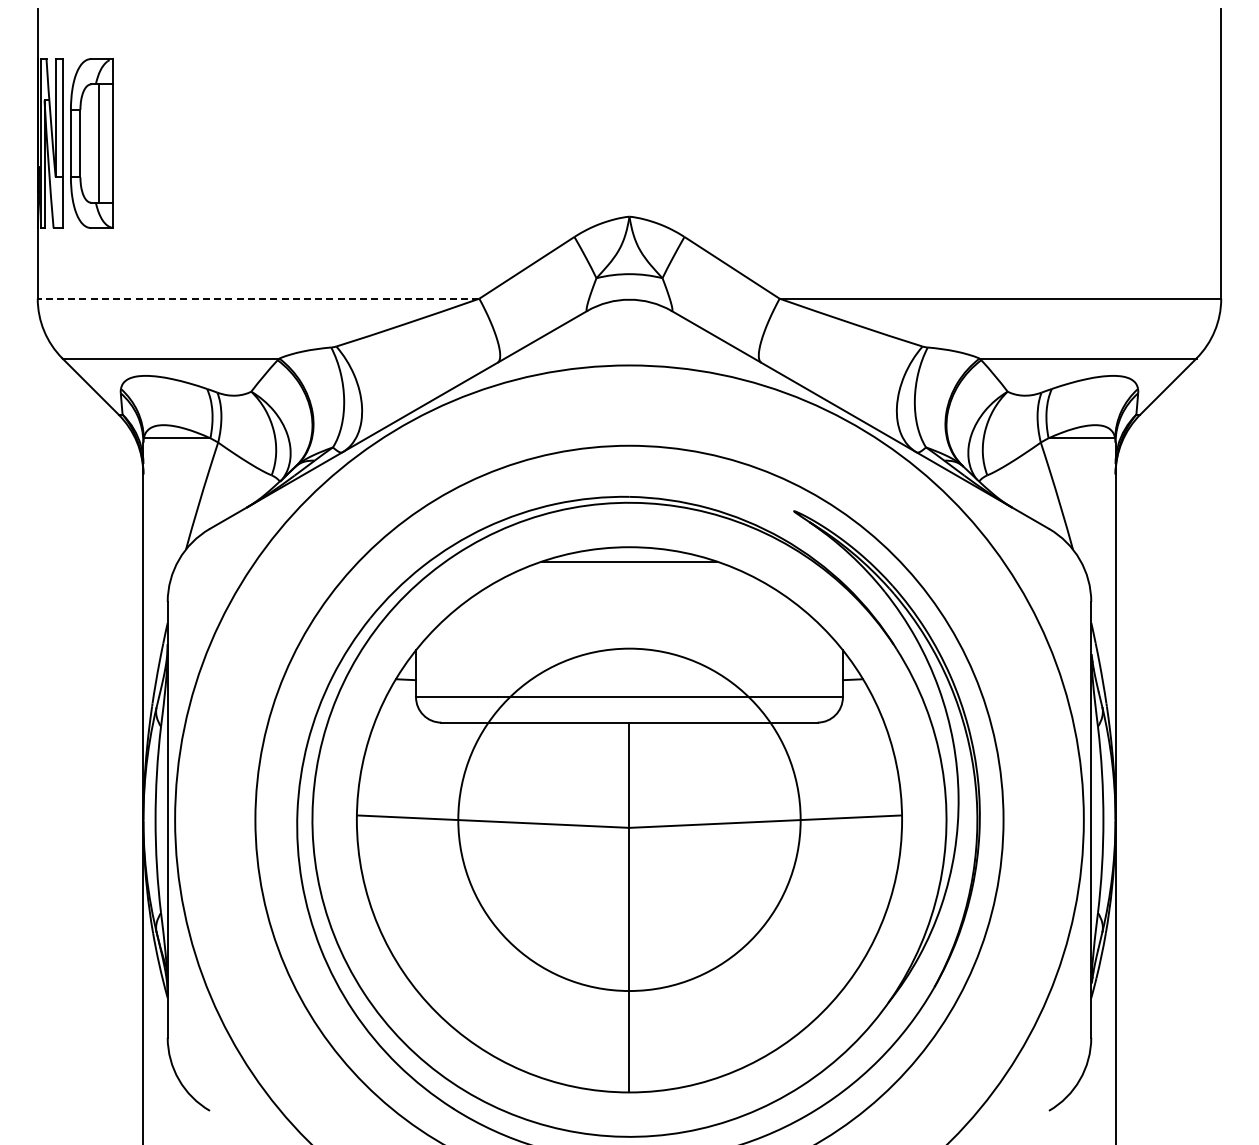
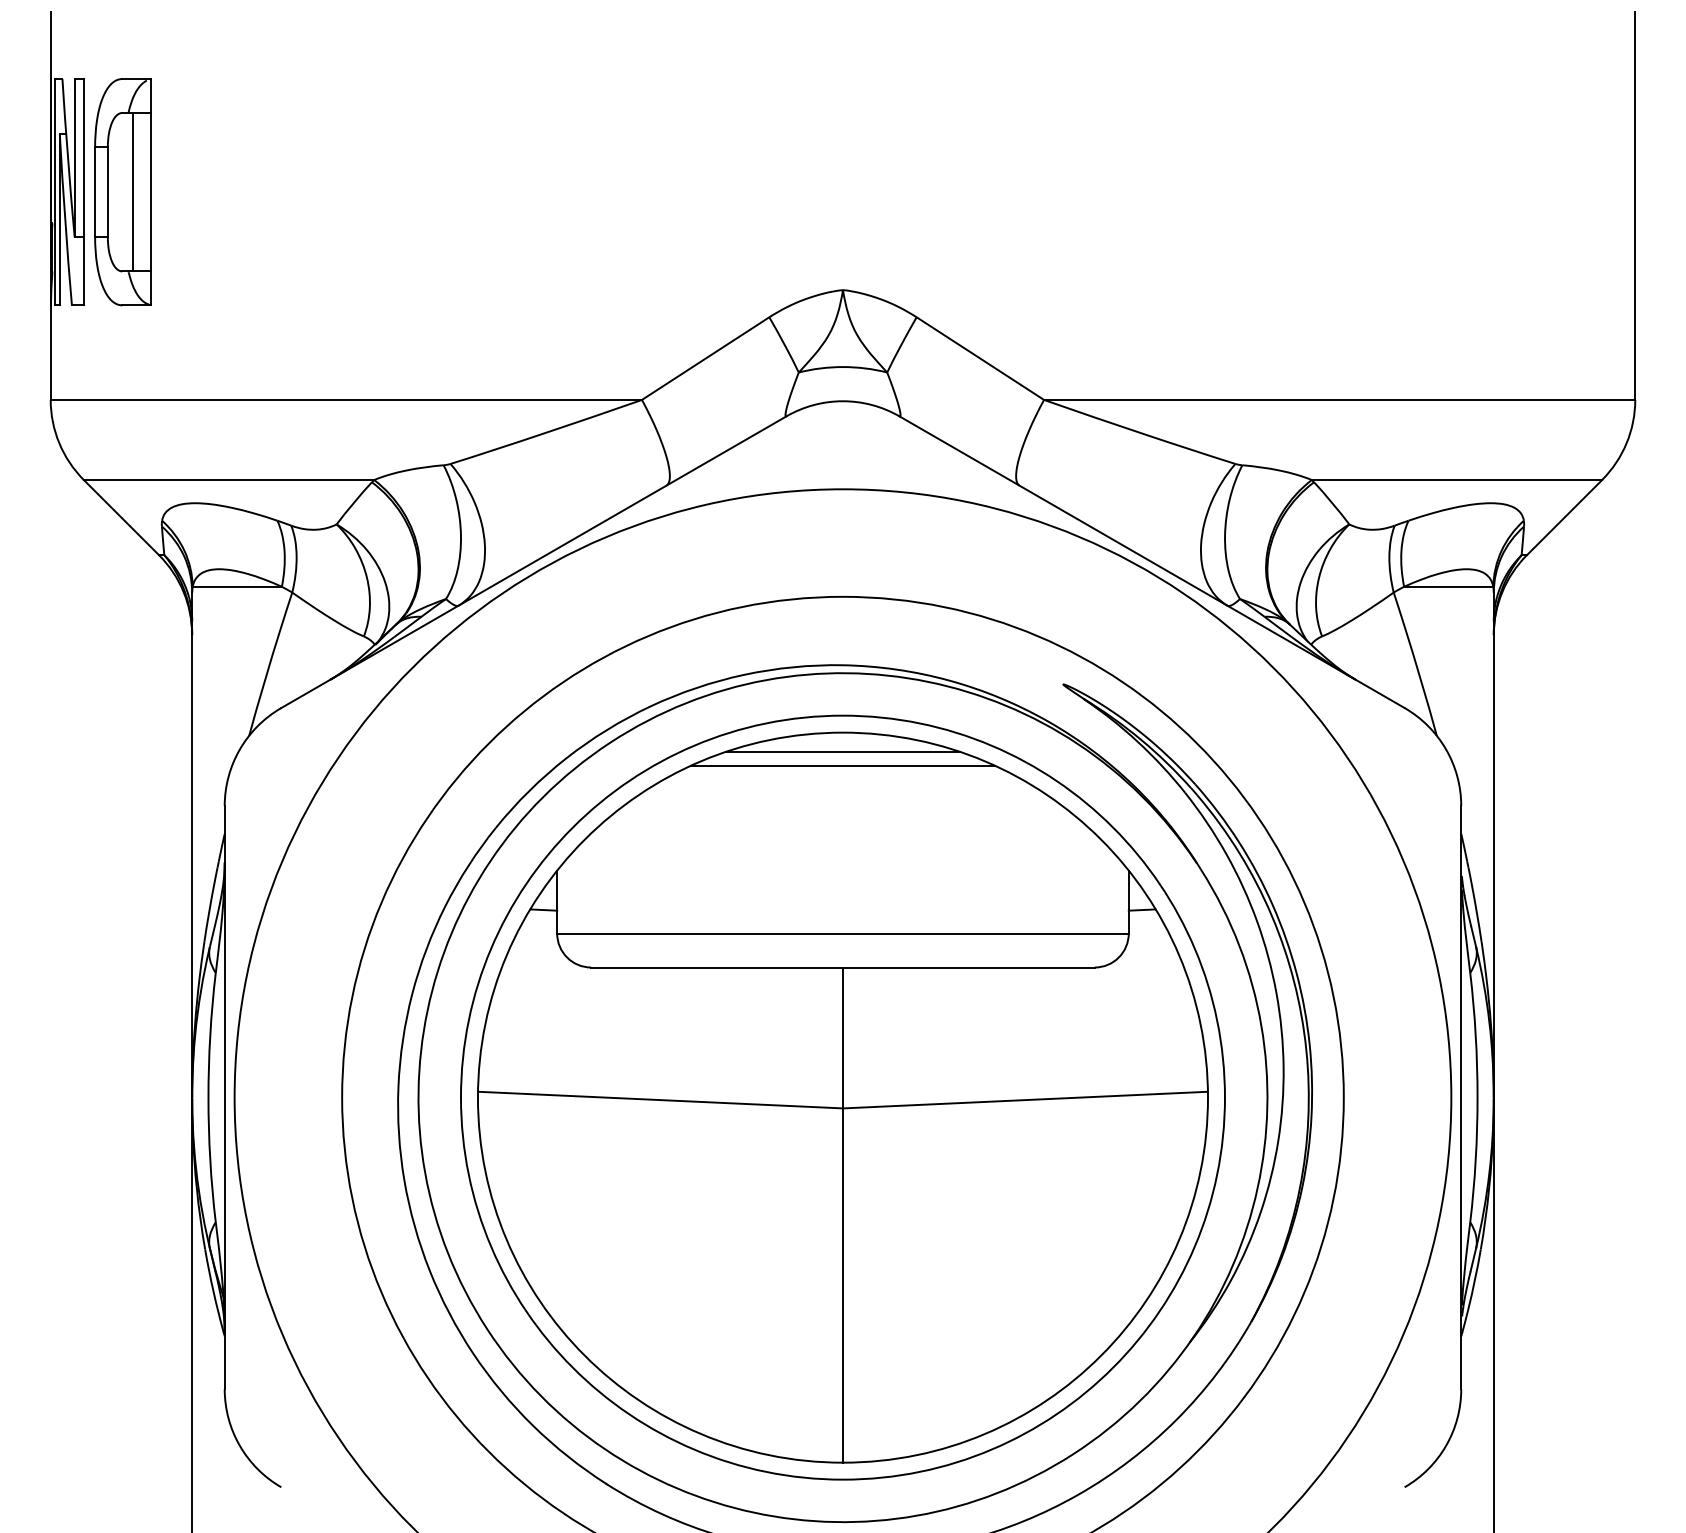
line: (258, 298) -> (346, 399), dashed -> solid
line: (629, 572) -> (843, 766), added
circle: (629, 819) -> (843, 1097), size x1.67

